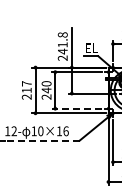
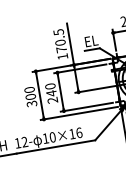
text: (62, 46) -> (60, 44), 241.8 -> 170.5
text: (26, 90) -> (30, 97), 217 -> 300
line: (77, 108) -> (87, 106), dashed -> solid
line: (41, 140) -> (55, 146), dashed -> solid

